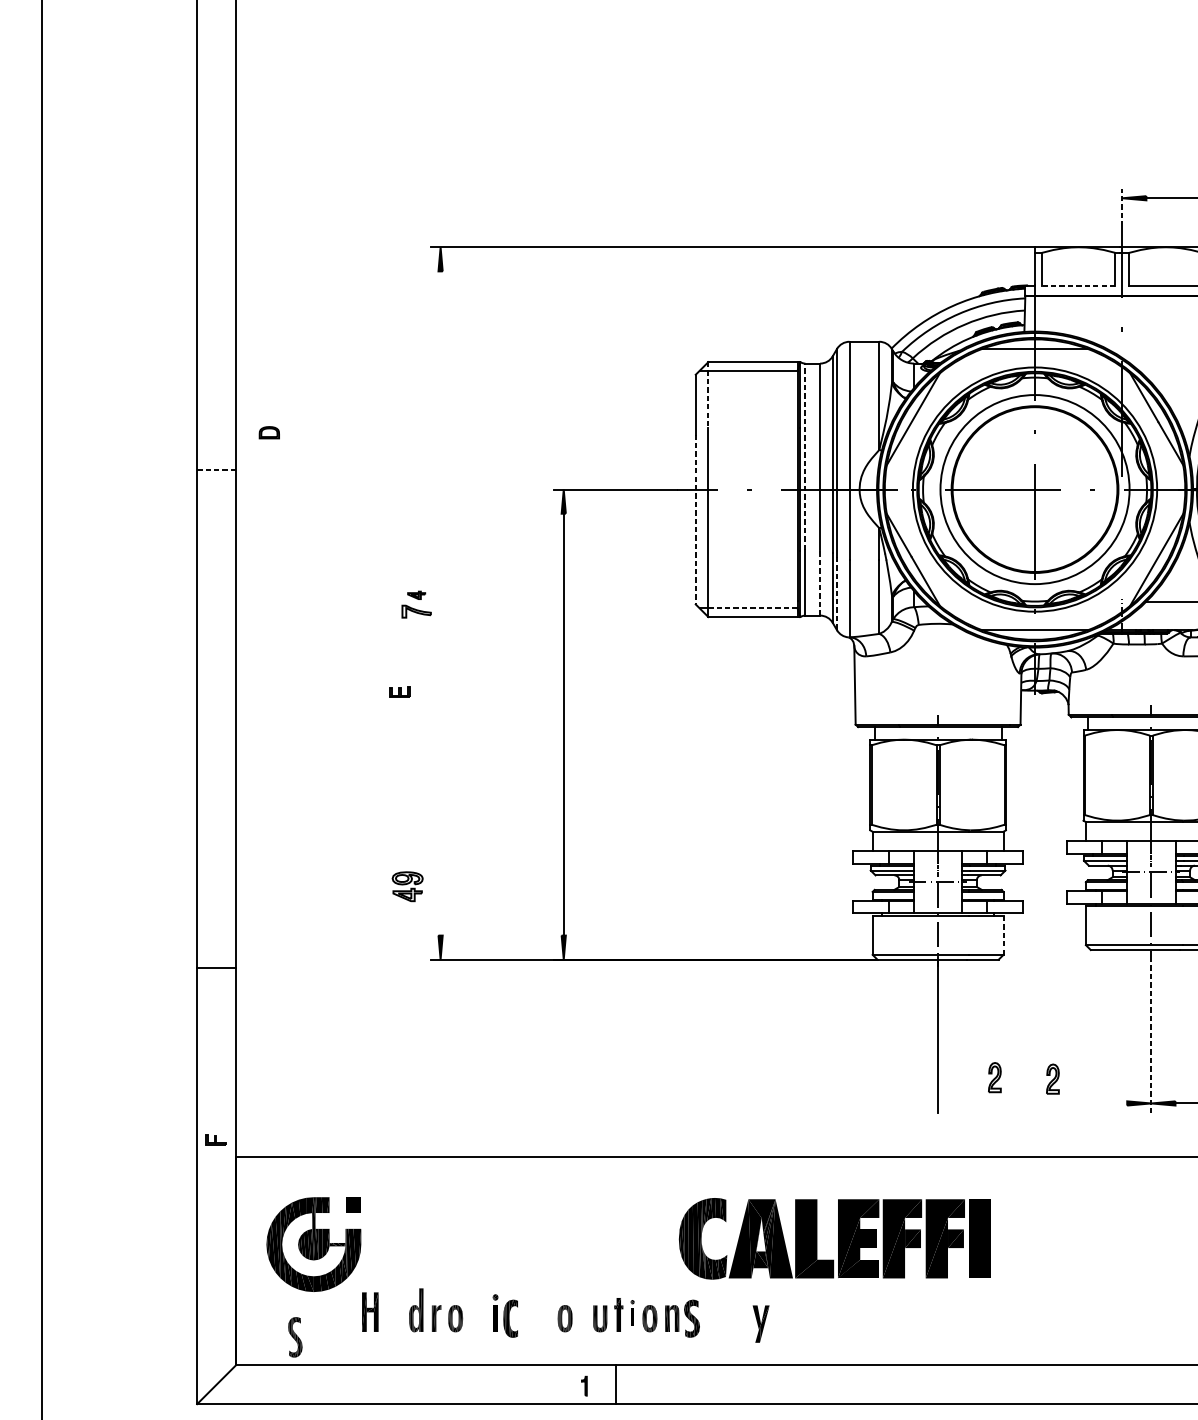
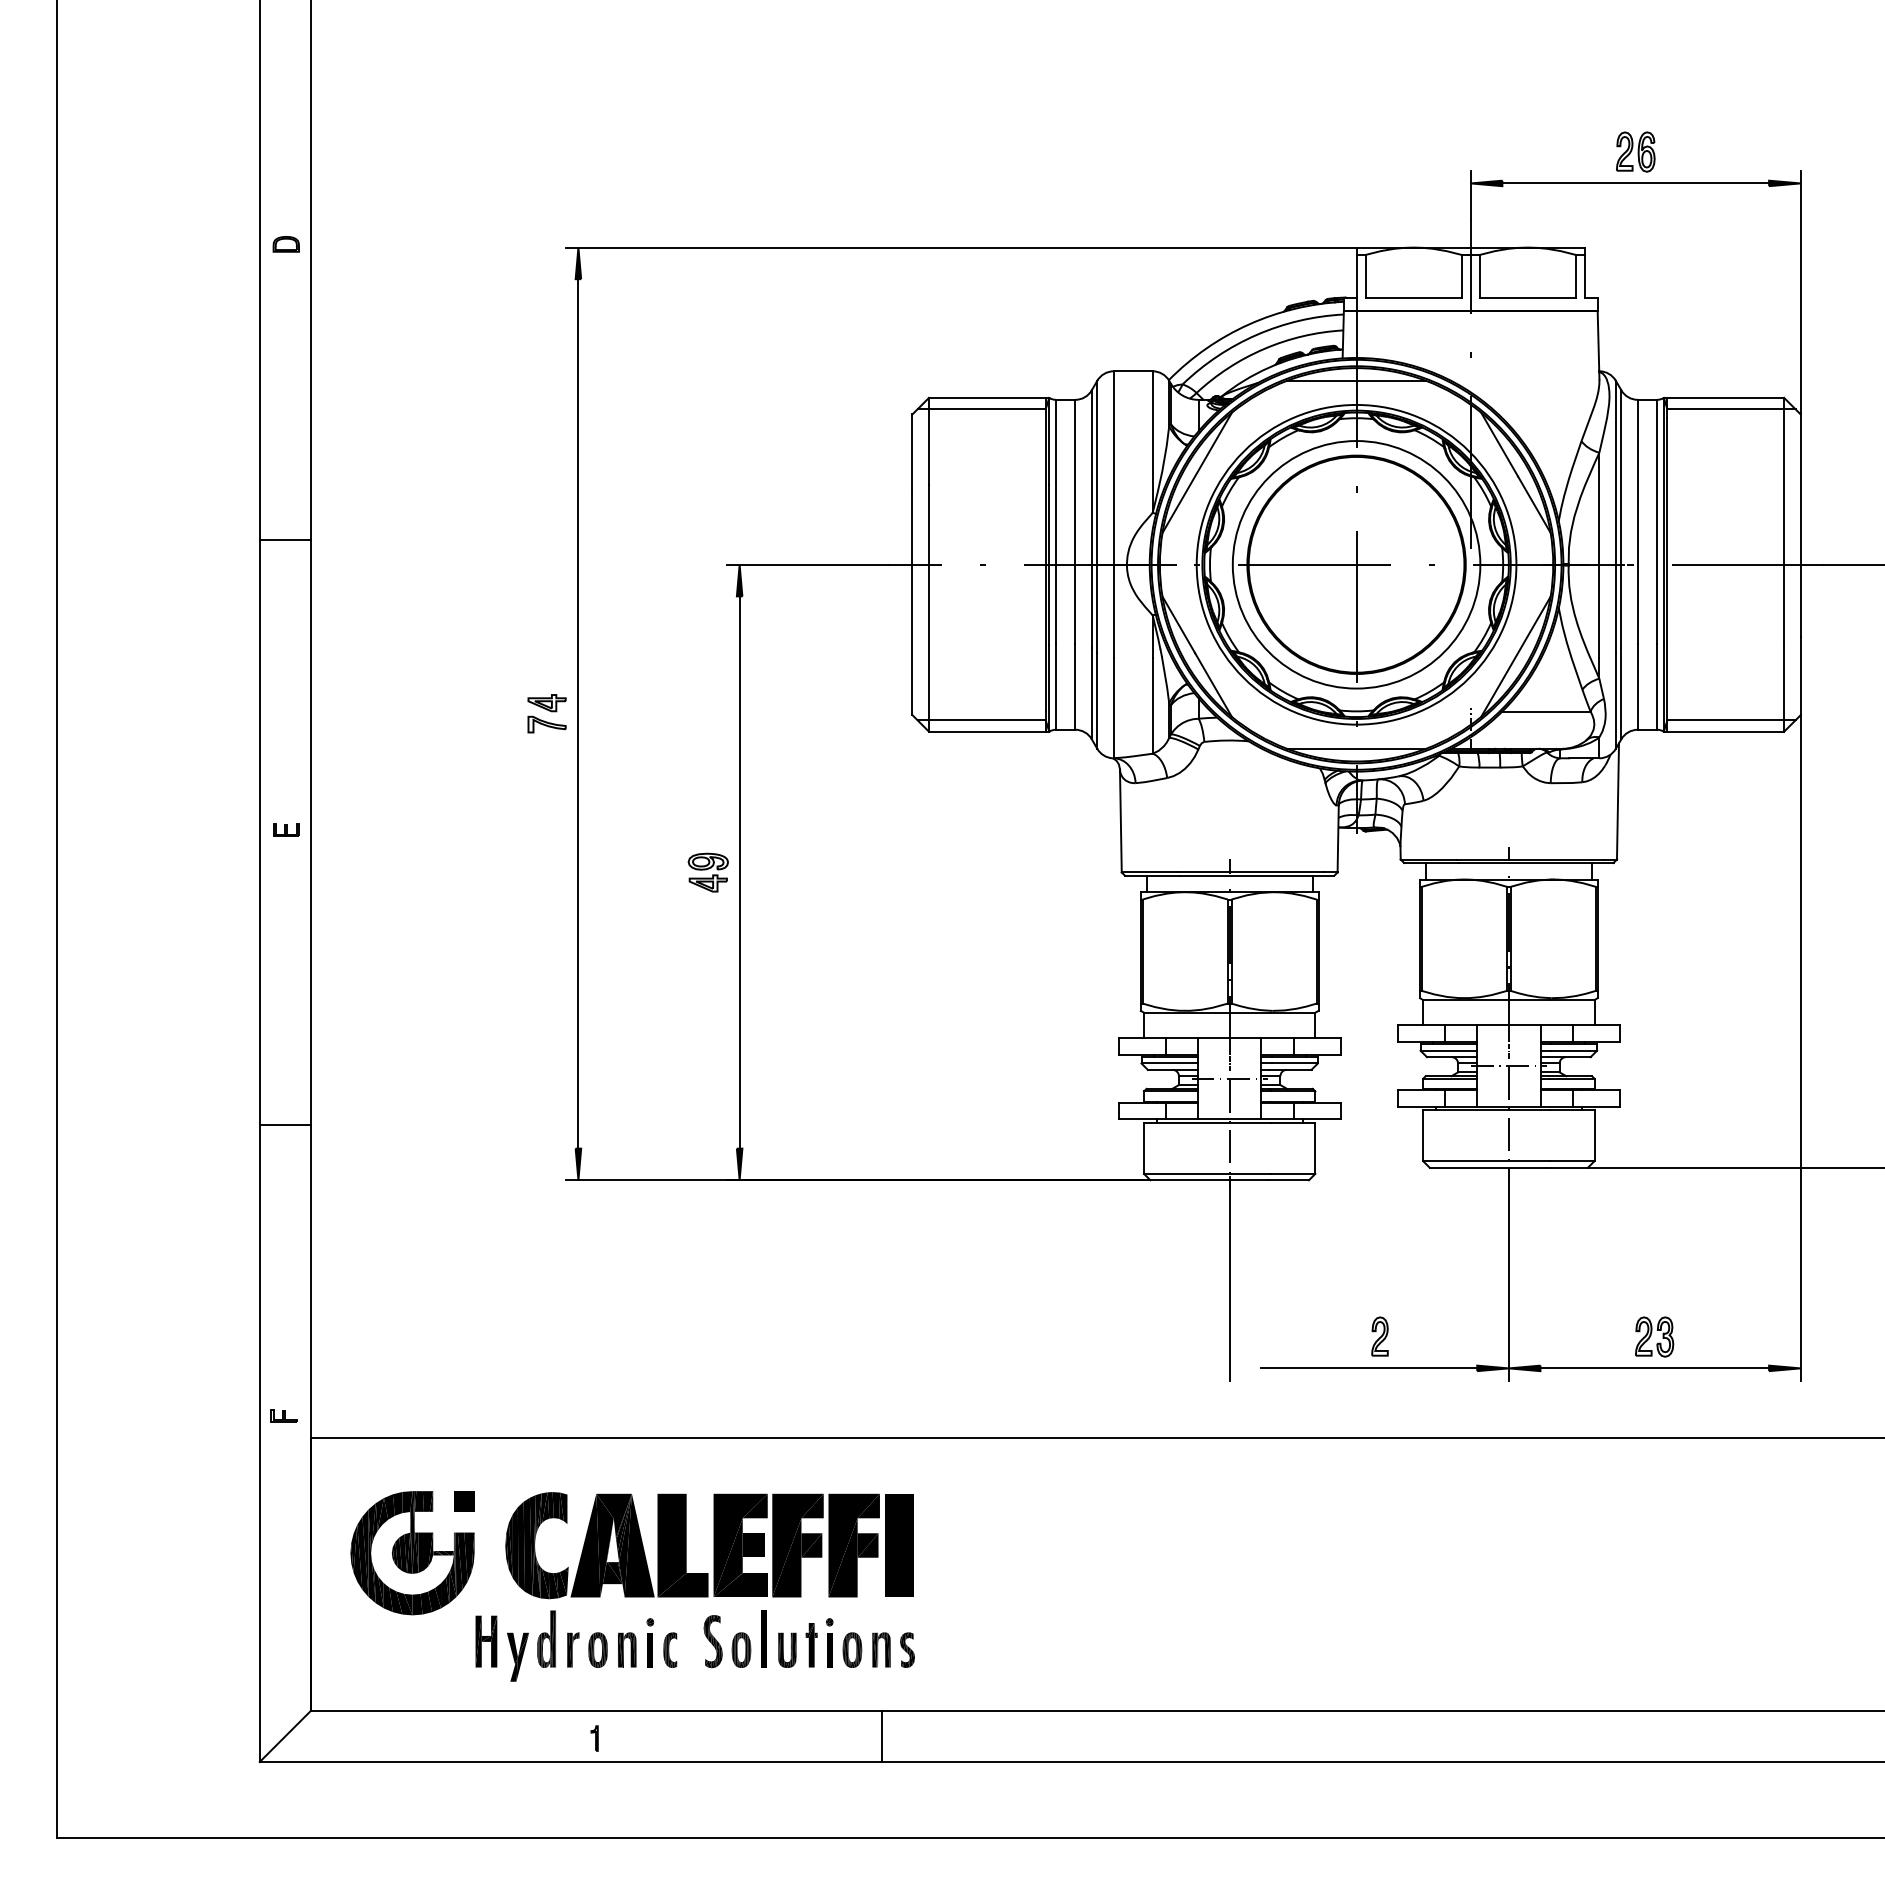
line: (1122, 207) -> (1470, 195), dashed -> solid
line: (1078, 286) -> (1413, 298), dashed -> solid
line: (708, 395) -> (928, 441), dashed -> solid
part: (268, 432) -> (285, 244), moved
line: (805, 456) -> (1055, 521), dashed -> solid
line: (216, 470) -> (285, 539), dashed -> solid
line: (695, 519) -> (912, 604), dashed -> solid
line: (820, 582) -> (1075, 686), dashed -> solid
line: (837, 593) -> (1097, 700), dashed -> solid
part: (416, 595) -> (546, 703), size x1.67
line: (440, 603) -> (578, 713), added
line: (752, 608) -> (986, 720), dashed -> solid
part: (400, 691) -> (286, 829), moved
part: (407, 886) -> (707, 872), moved
line: (1003, 935) -> (1315, 1148), dashed -> solid
line: (216, 967) -> (284, 1125), moved
line: (1151, 1035) -> (1508, 1279), dashed -> solid
part: (994, 1077) -> (1303, 1334), removed
line: (1044, 1103) -> (1369, 1368), added
part: (834, 1238) -> (709, 1545), moved
part: (581, 1309) -> (763, 1638), added
part: (632, 1312) -> (829, 1642), size x1.43
part: (478, 1318) -> (627, 1649), added
part: (510, 1318) -> (670, 1649), size x0.71
part: (691, 1318) -> (907, 1649), size x0.71
part: (760, 1323) -> (517, 1656), moved
part: (294, 1337) -> (712, 1641), moved
line: (615, 1384) -> (881, 1736), moved
part: (584, 1386) -> (594, 1738), moved

